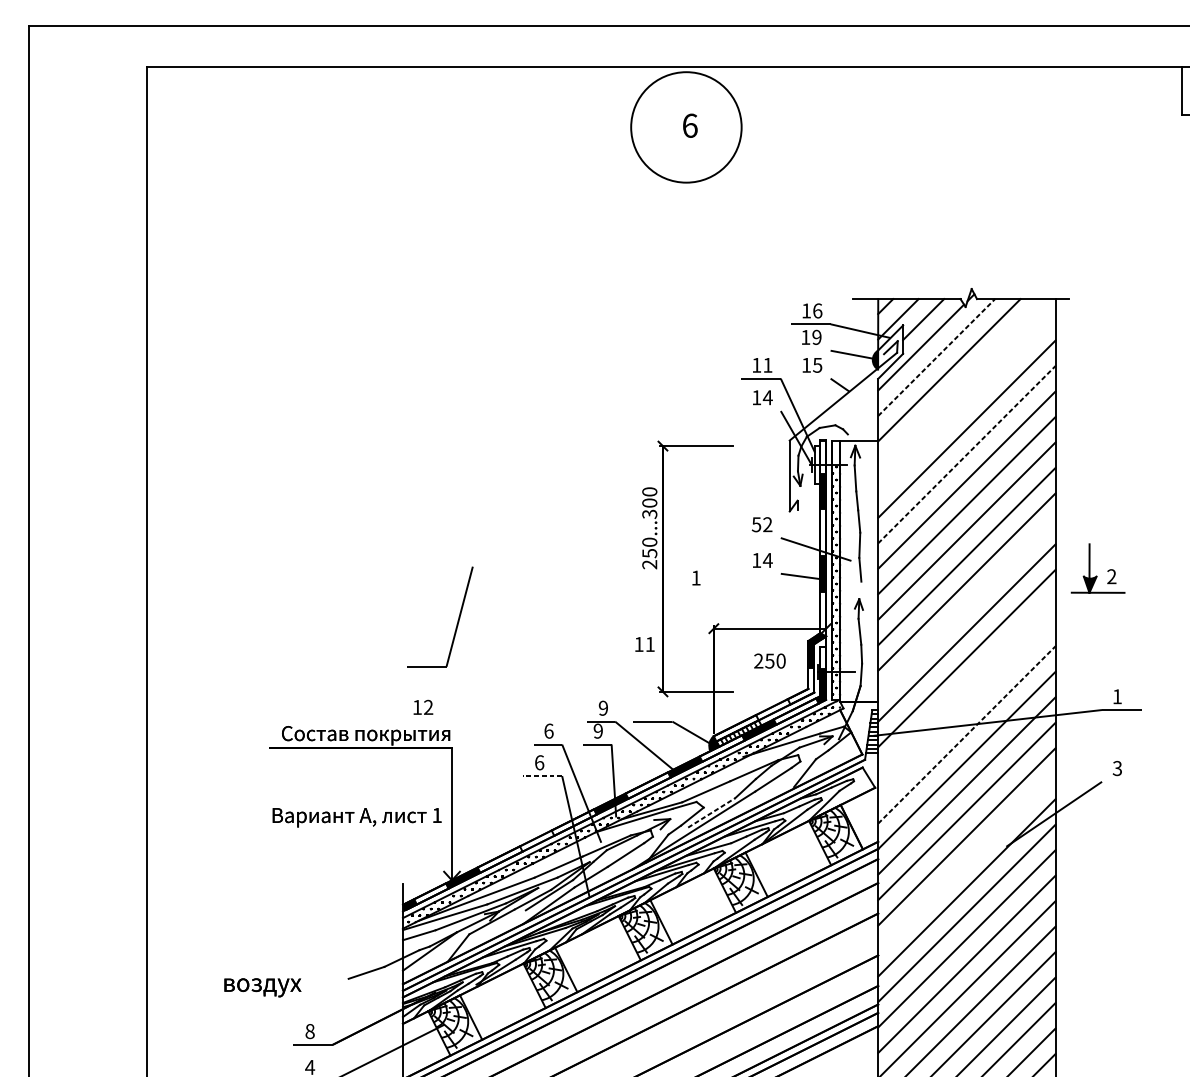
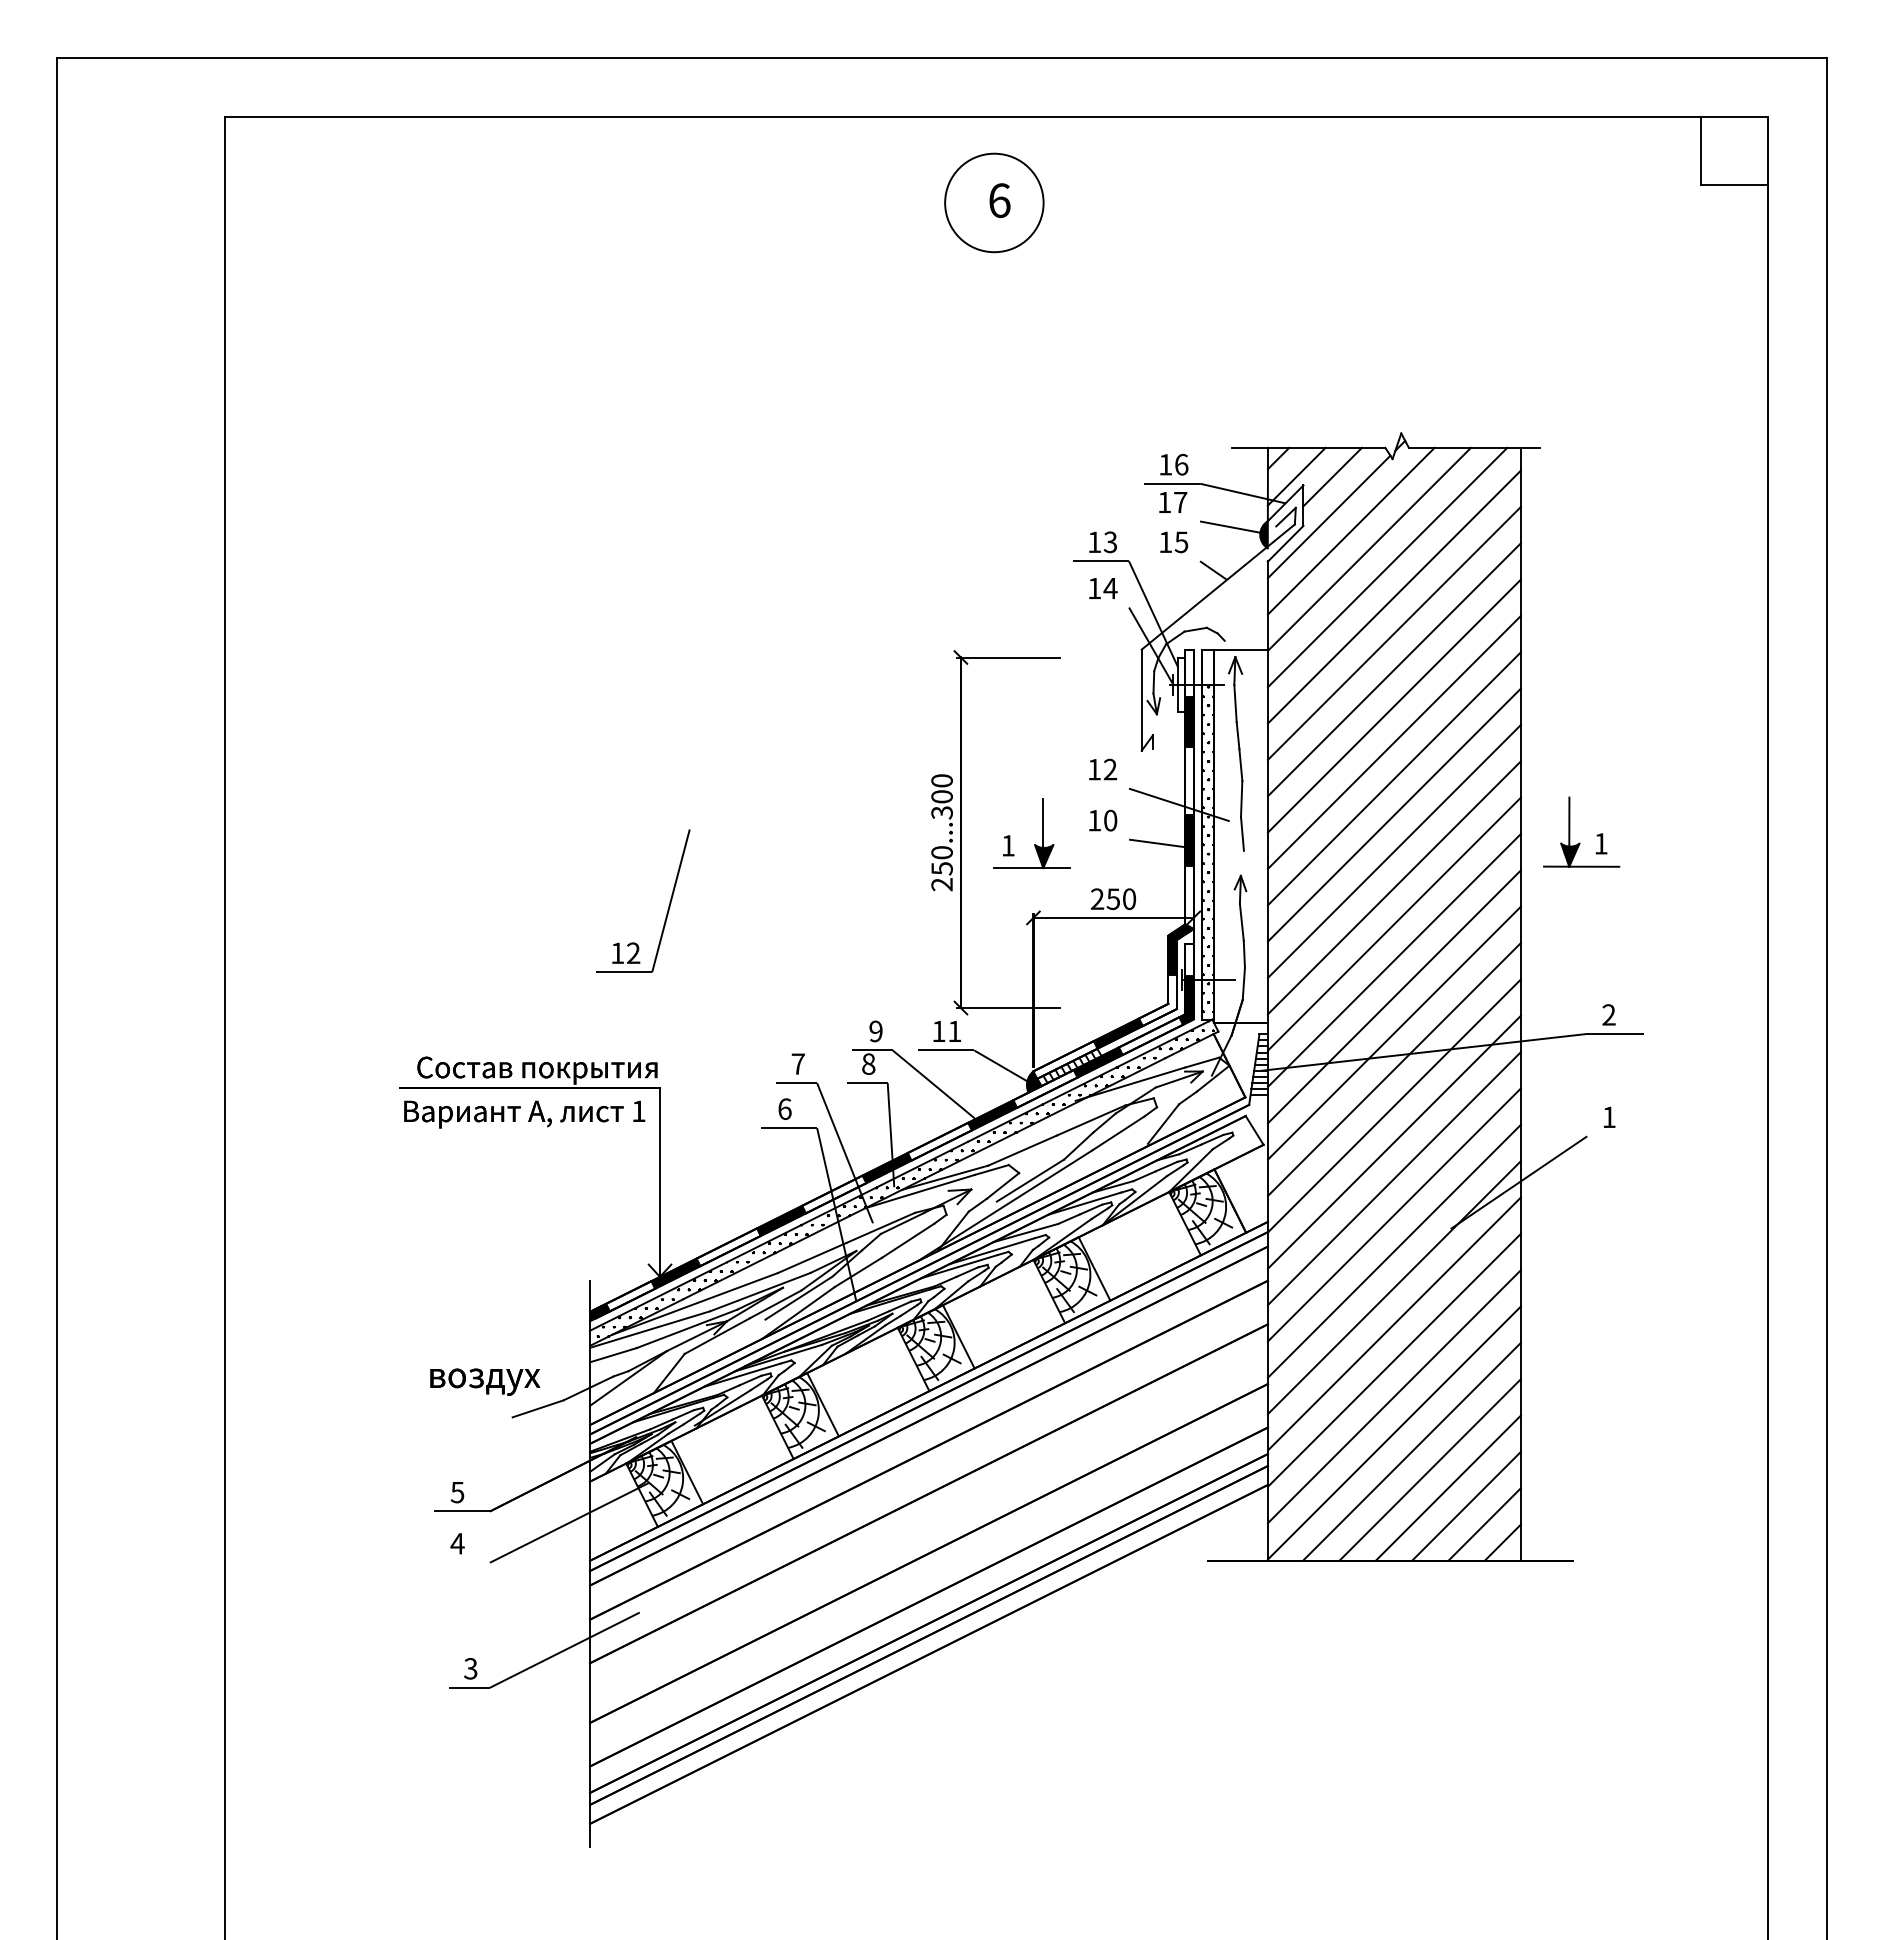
circle: (686, 127) -> (994, 202), size x0.62
text: (816, 337) -> (1180, 502), 19 -> 17
line: (936, 357) -> (1351, 531), dashed -> solid
text: (767, 365) -> (1109, 542), 11 -> 13
line: (962, 383) -> (1387, 567), added
line: (966, 403) -> (1393, 596), added
line: (966, 454) -> (1394, 669), dashed -> solid
text: (755, 524) -> (1093, 769), 52 -> 12
text: (649, 528) -> (941, 832), moved
text: (767, 560) -> (1110, 820), 14 -> 10
part: (720, 569) -> (1042, 833), added
text: (1111, 576) -> (1600, 843), 2 -> 1
line: (966, 607) -> (1393, 887), added
text: (644, 644) -> (946, 1031), moved
text: (769, 660) -> (1113, 898), moved
line: (966, 683) -> (1393, 996), added
text: (1116, 696) -> (1608, 1014), 1 -> 2
text: (423, 706) -> (626, 952), moved
fill: (772, 709) -> (1117, 1033), added
line: (966, 709) -> (1393, 1032), added
text: (549, 730) -> (798, 1063), 6 -> 7
text: (598, 730) -> (868, 1063), 9 -> 8
line: (966, 734) -> (1394, 1069), dashed -> solid
text: (1116, 768) -> (1608, 1117), 3 -> 1
line: (542, 776) -> (788, 1128), dashed -> solid
line: (711, 812) -> (1030, 1180), dashed -> solid
text: (356, 817) -> (524, 1114), moved
fill: (536, 840) -> (780, 1220), added
line: (966, 861) -> (1393, 1250), added
text: (263, 987) -> (485, 1381), moved
text: (310, 1031) -> (457, 1492), 8 -> 5

